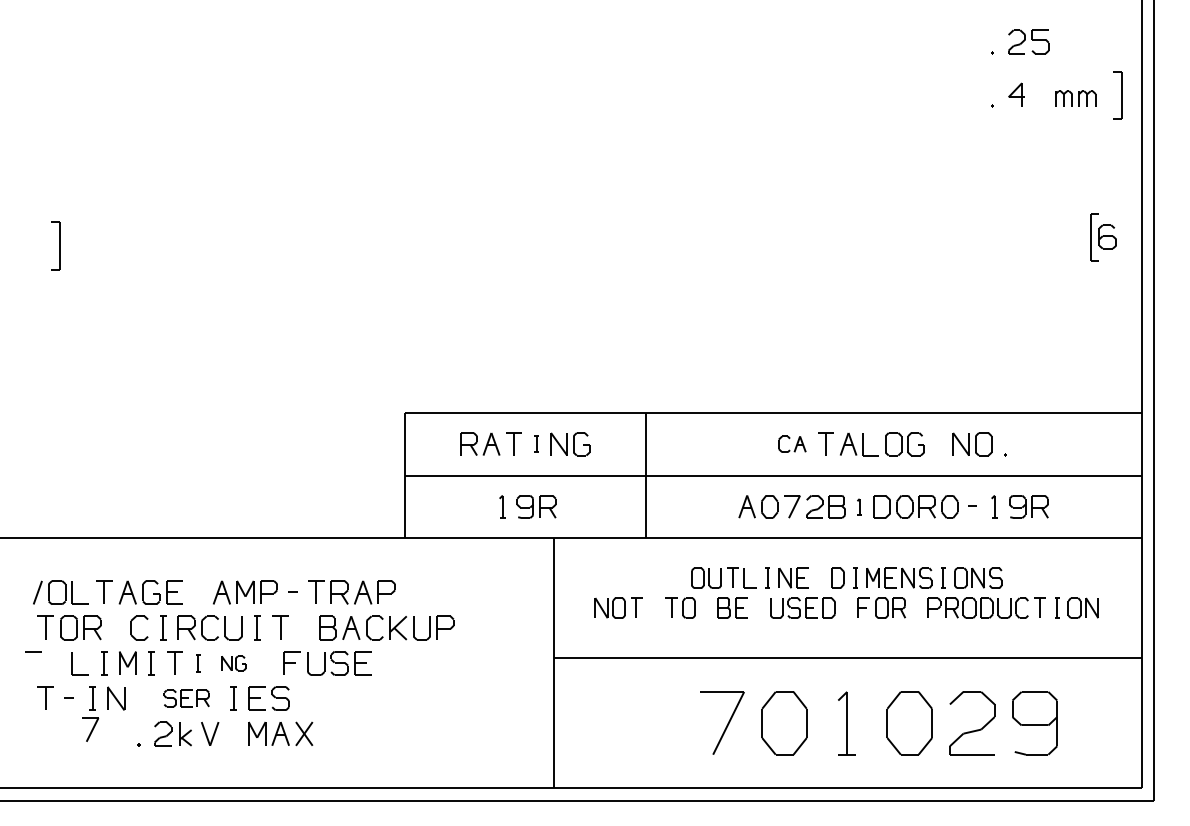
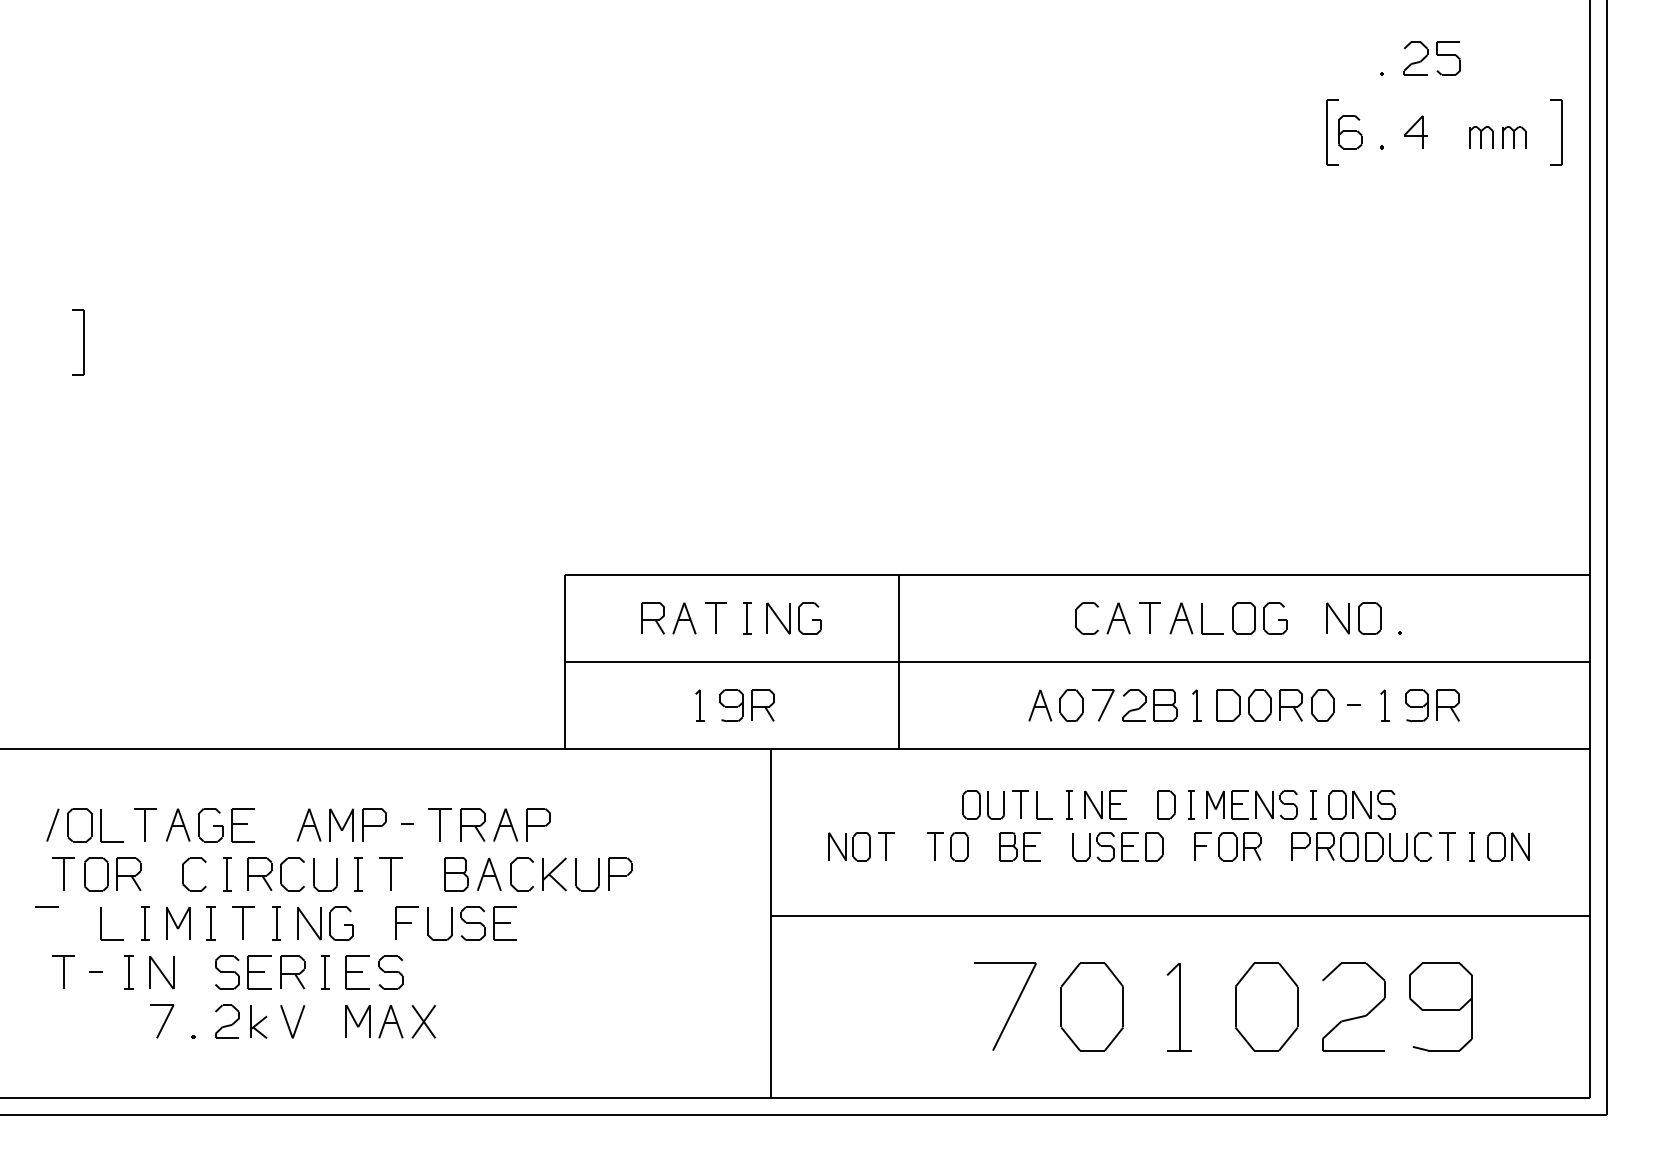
part: (1103, 237) -> (1344, 133), moved
part: (536, 444) -> (747, 618), size x1.43
part: (792, 444) -> (1103, 618), size x1.43
part: (859, 506) -> (1196, 705), size x1.43
part: (198, 663) -> (276, 923), size x1.43
part: (233, 663) -> (325, 923), size x1.67
part: (186, 698) -> (259, 972), size x1.43
part: (90, 729) -> (162, 1021), moved

